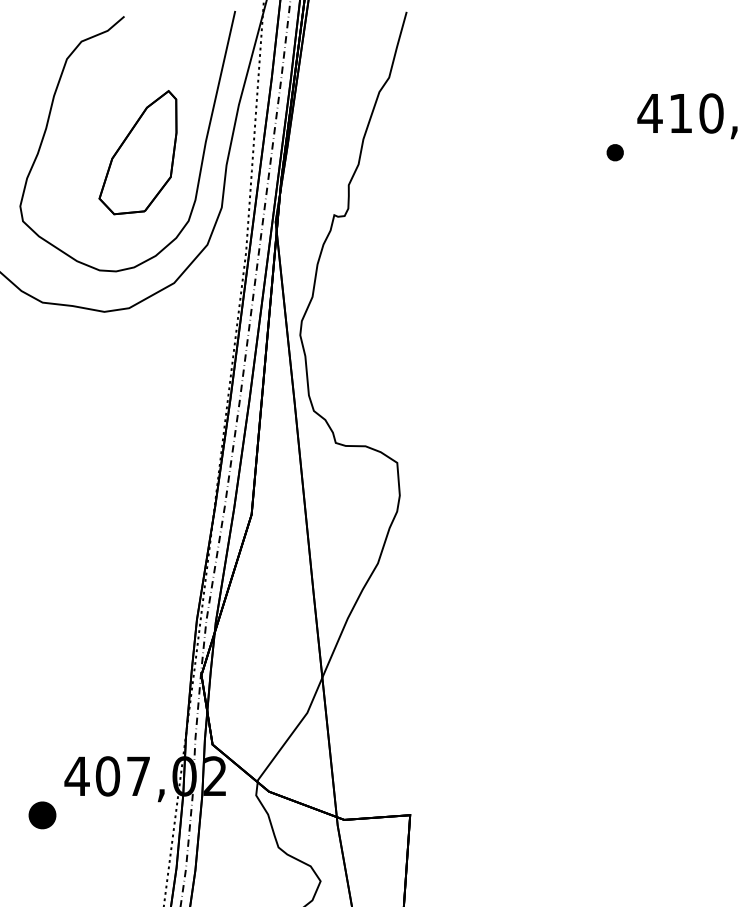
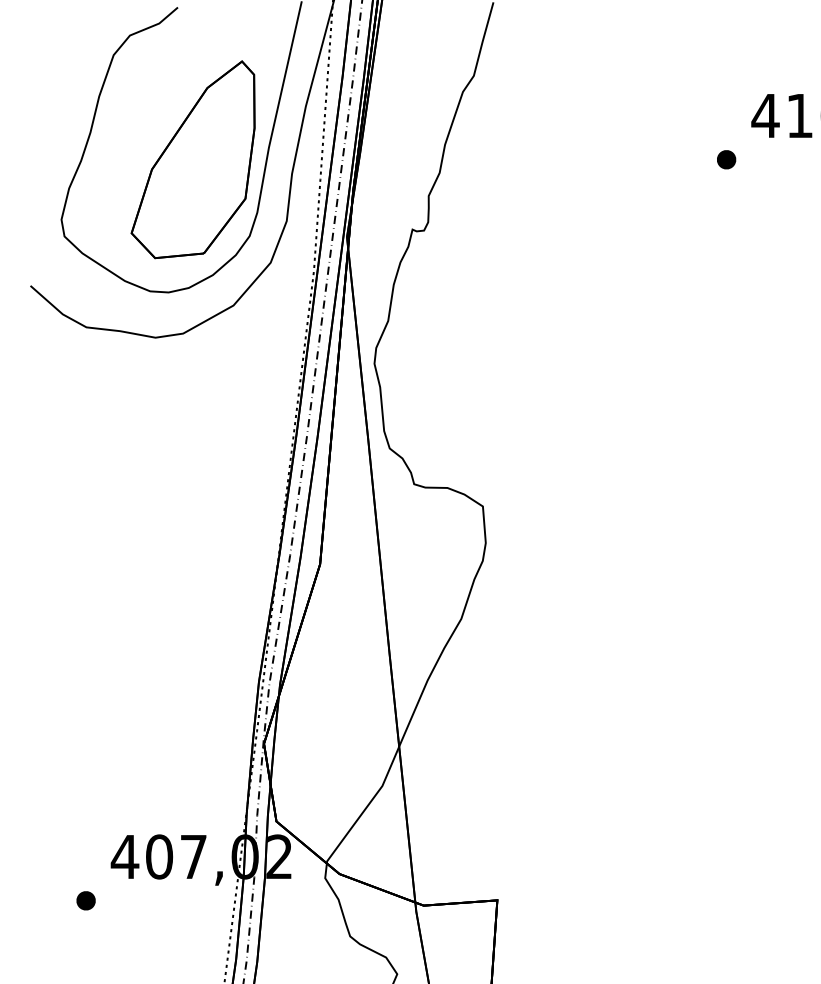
part: (137, 152) -> (192, 159), size x1.43
part: (41, 815) -> (85, 900), size x0.62

